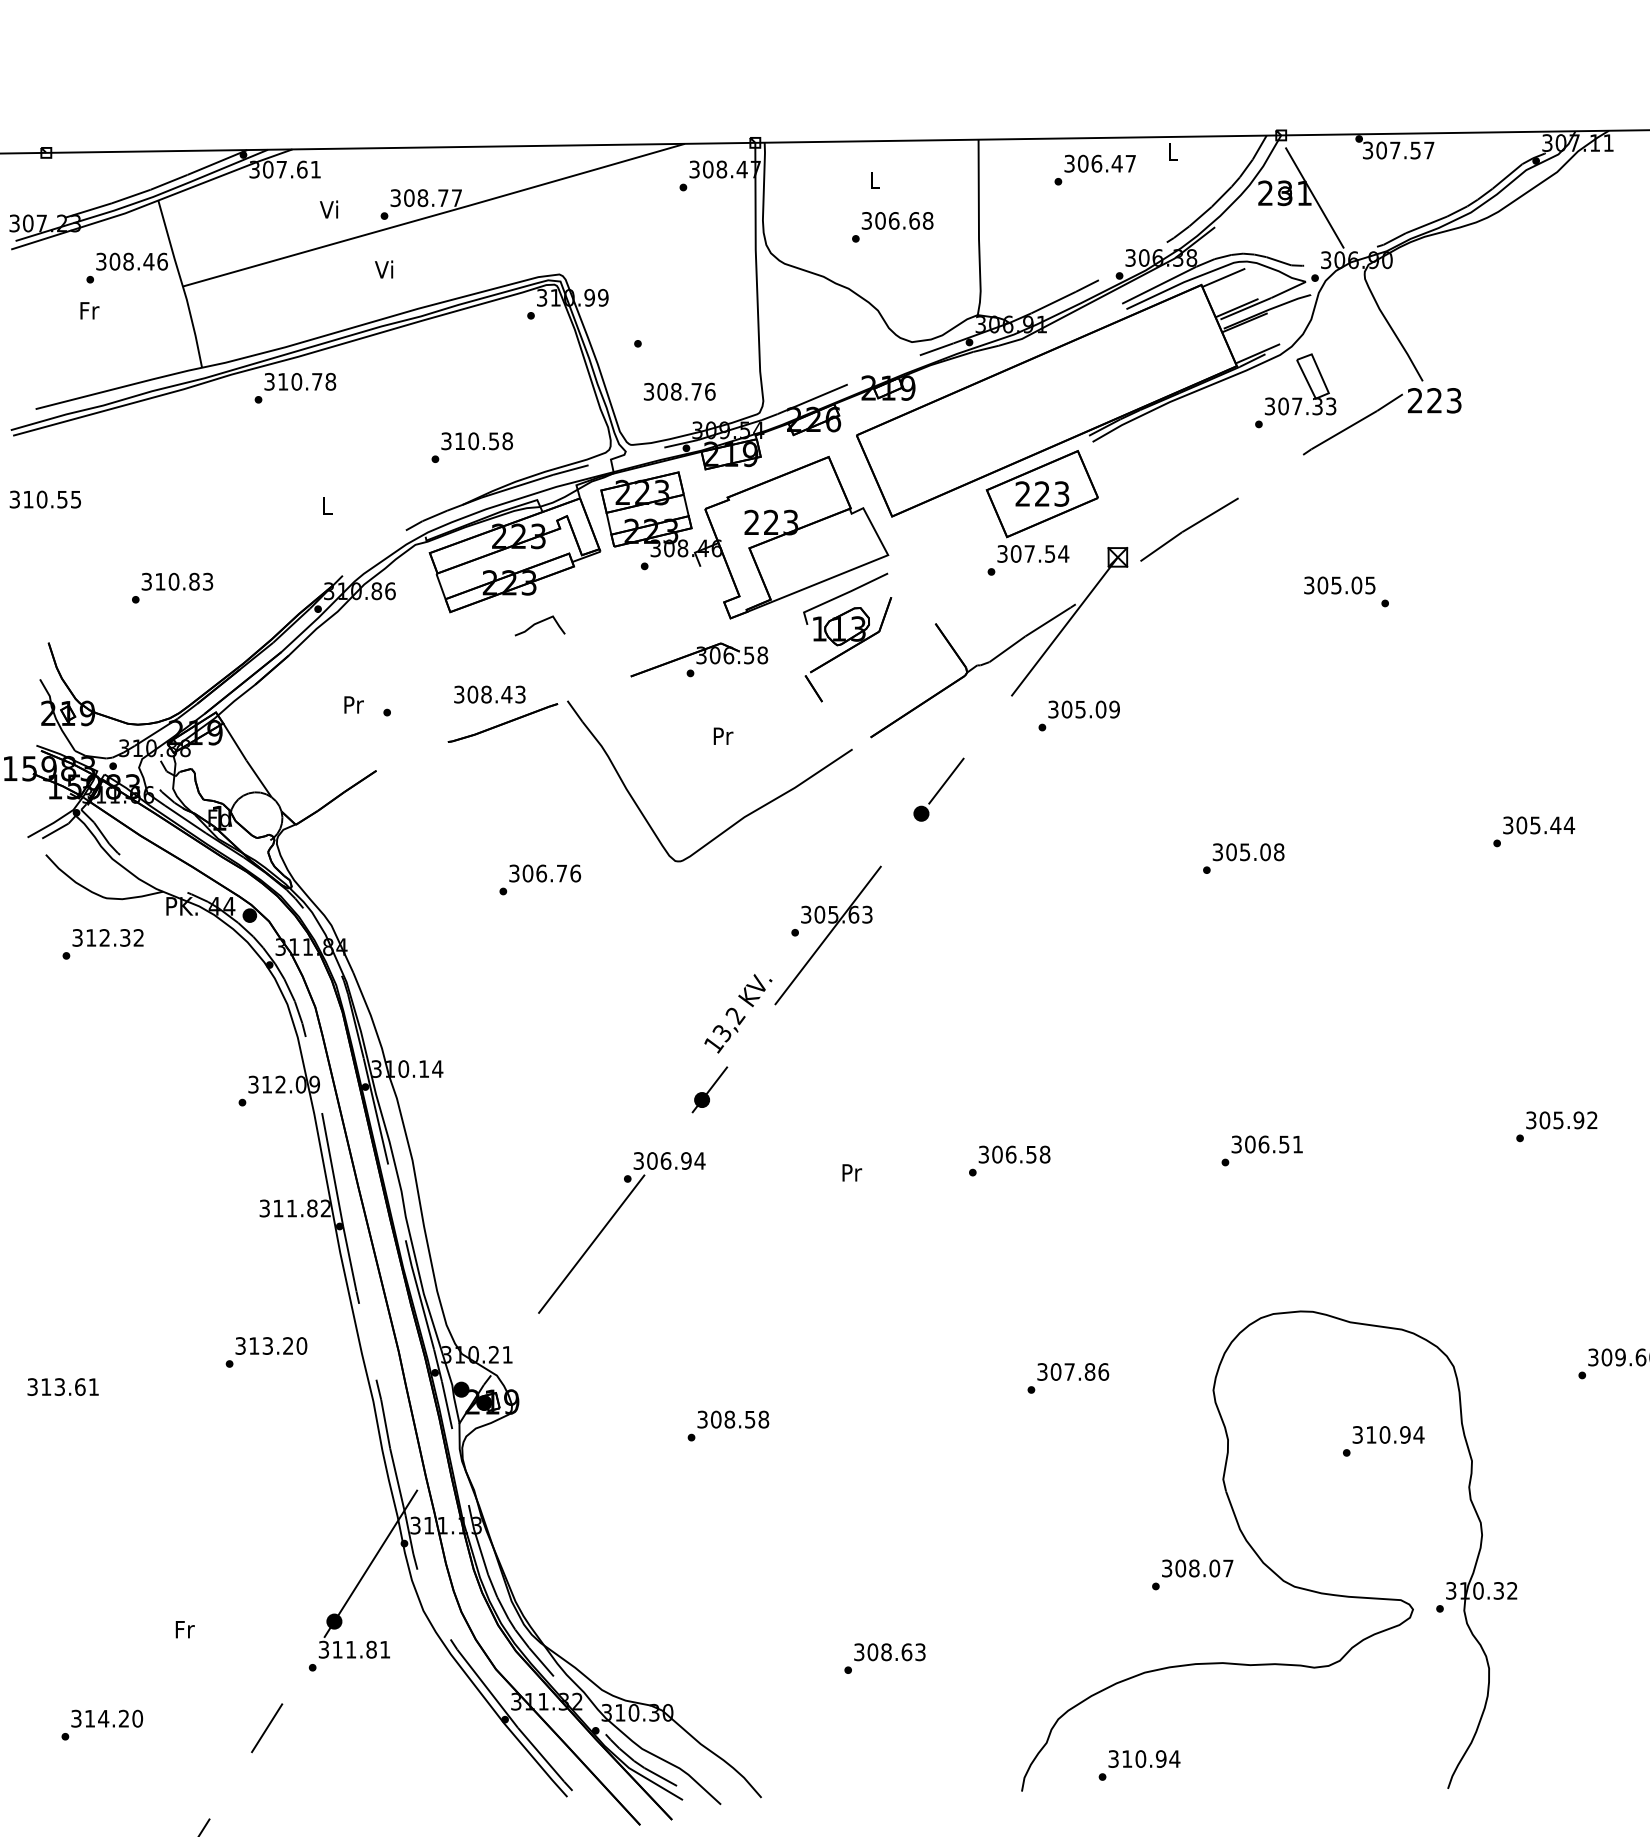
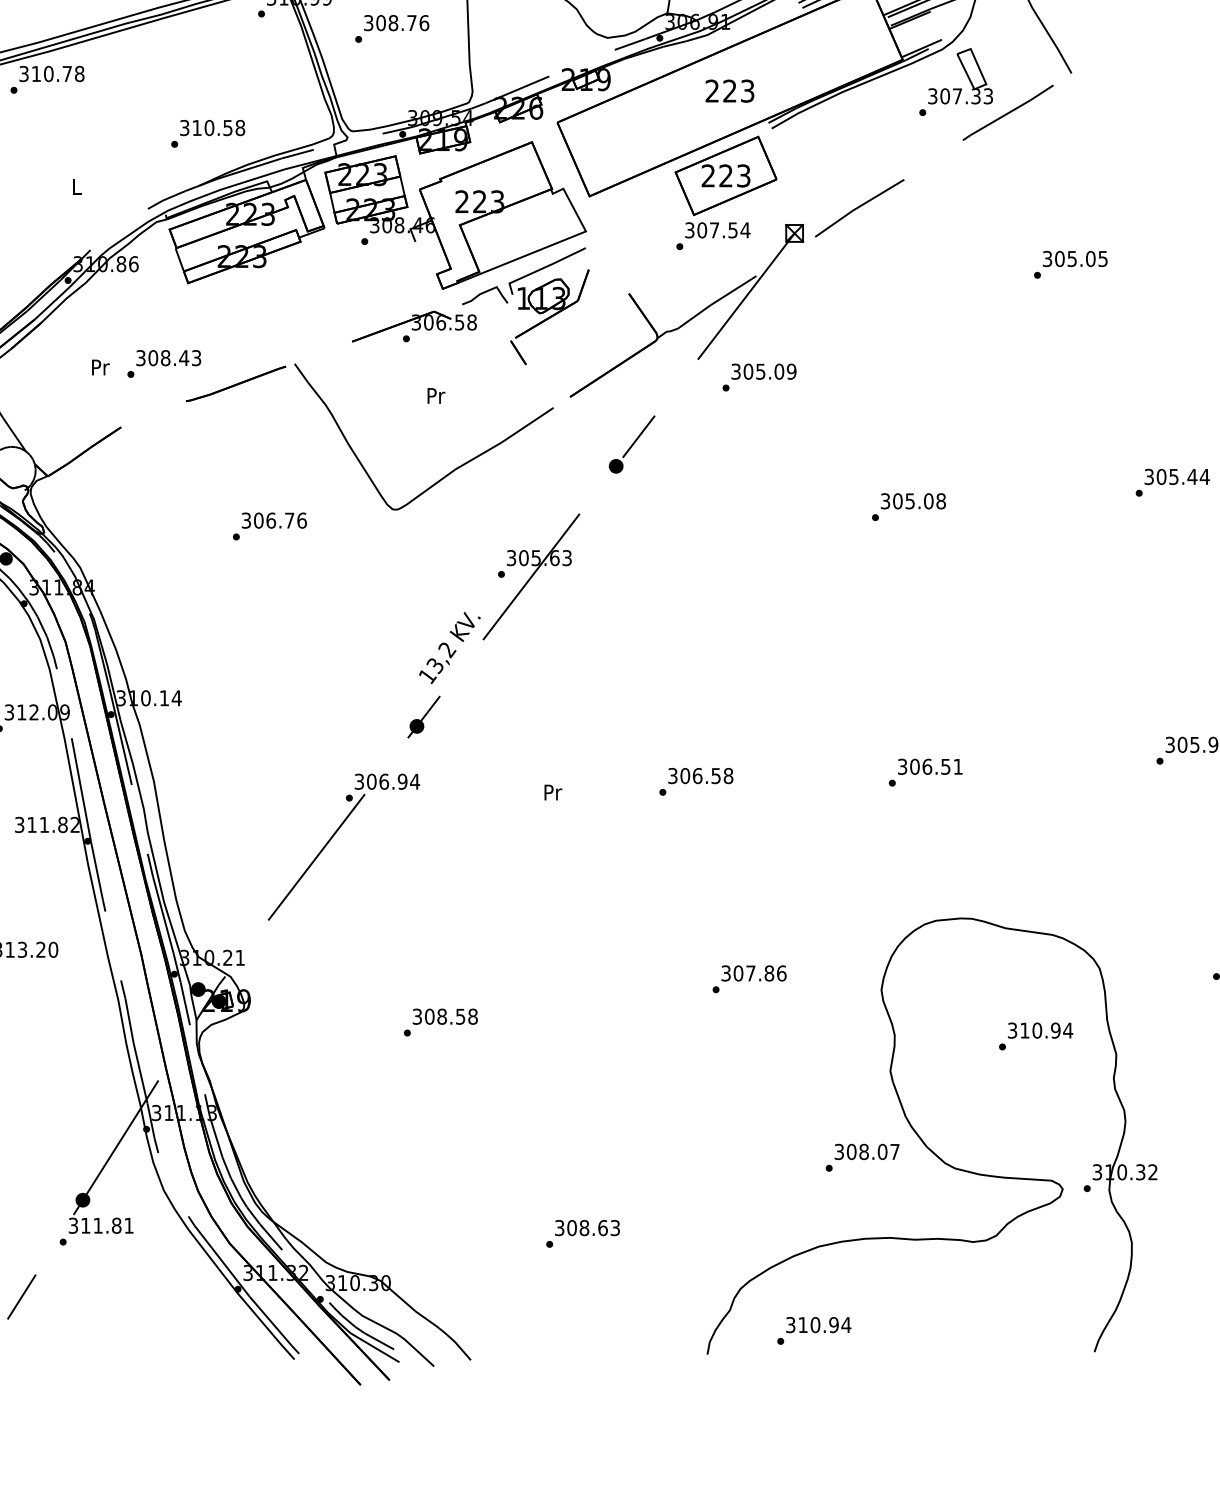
text: (679, 391) -> (396, 22), moved
text: (1434, 400) -> (729, 90), moved
text: (1339, 585) -> (1074, 258), moved
curve: (539, 623) -> (484, 293), moved
text: (489, 694) -> (168, 358), moved

